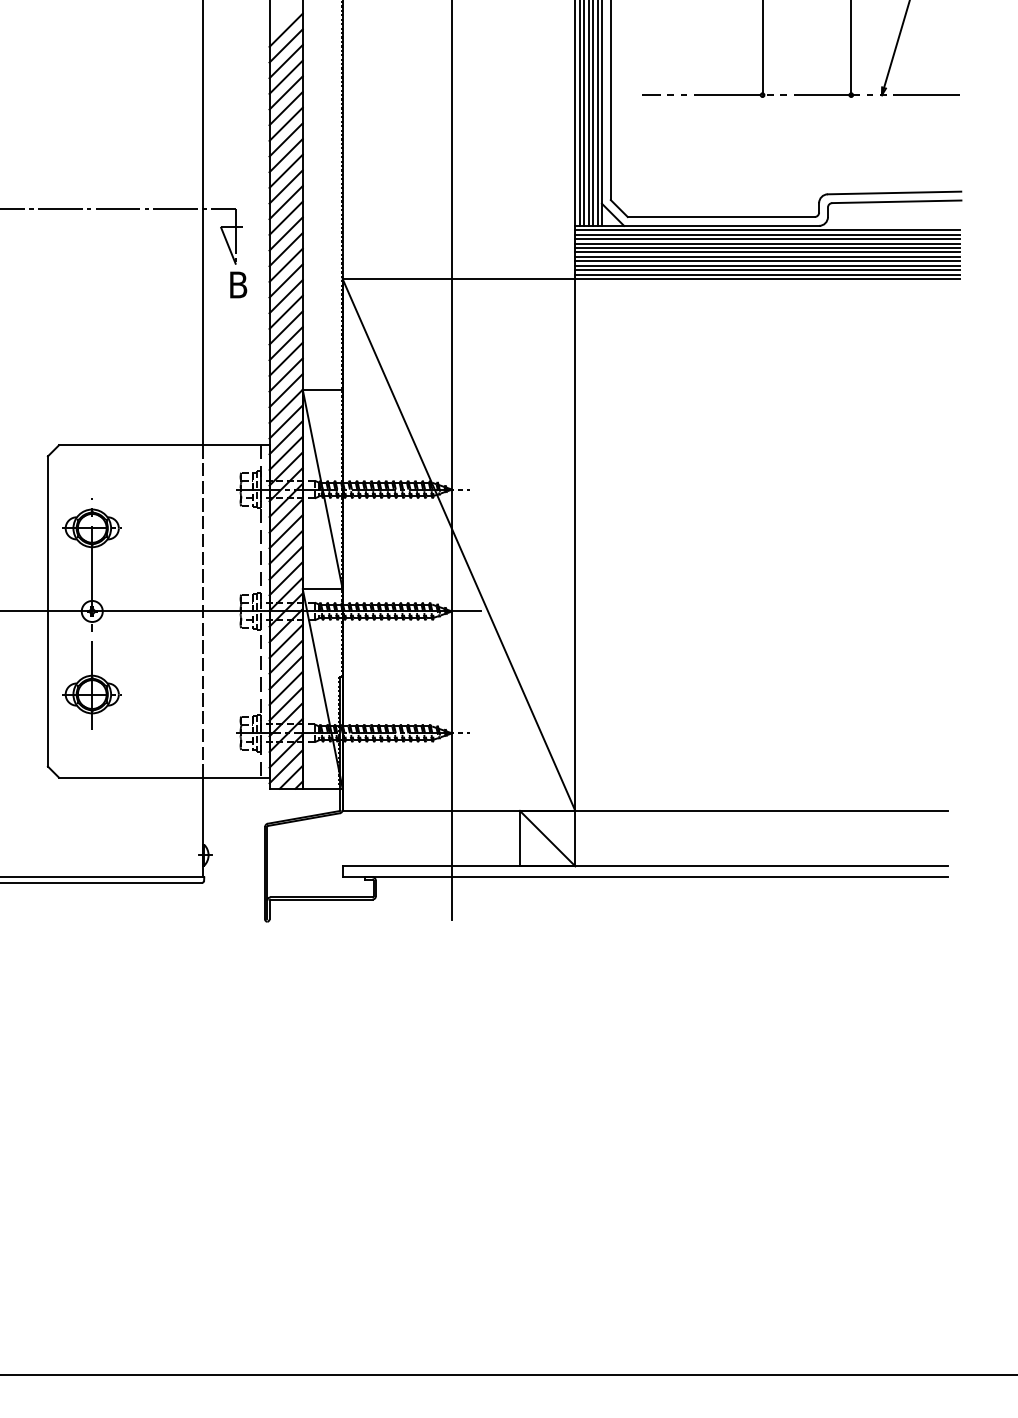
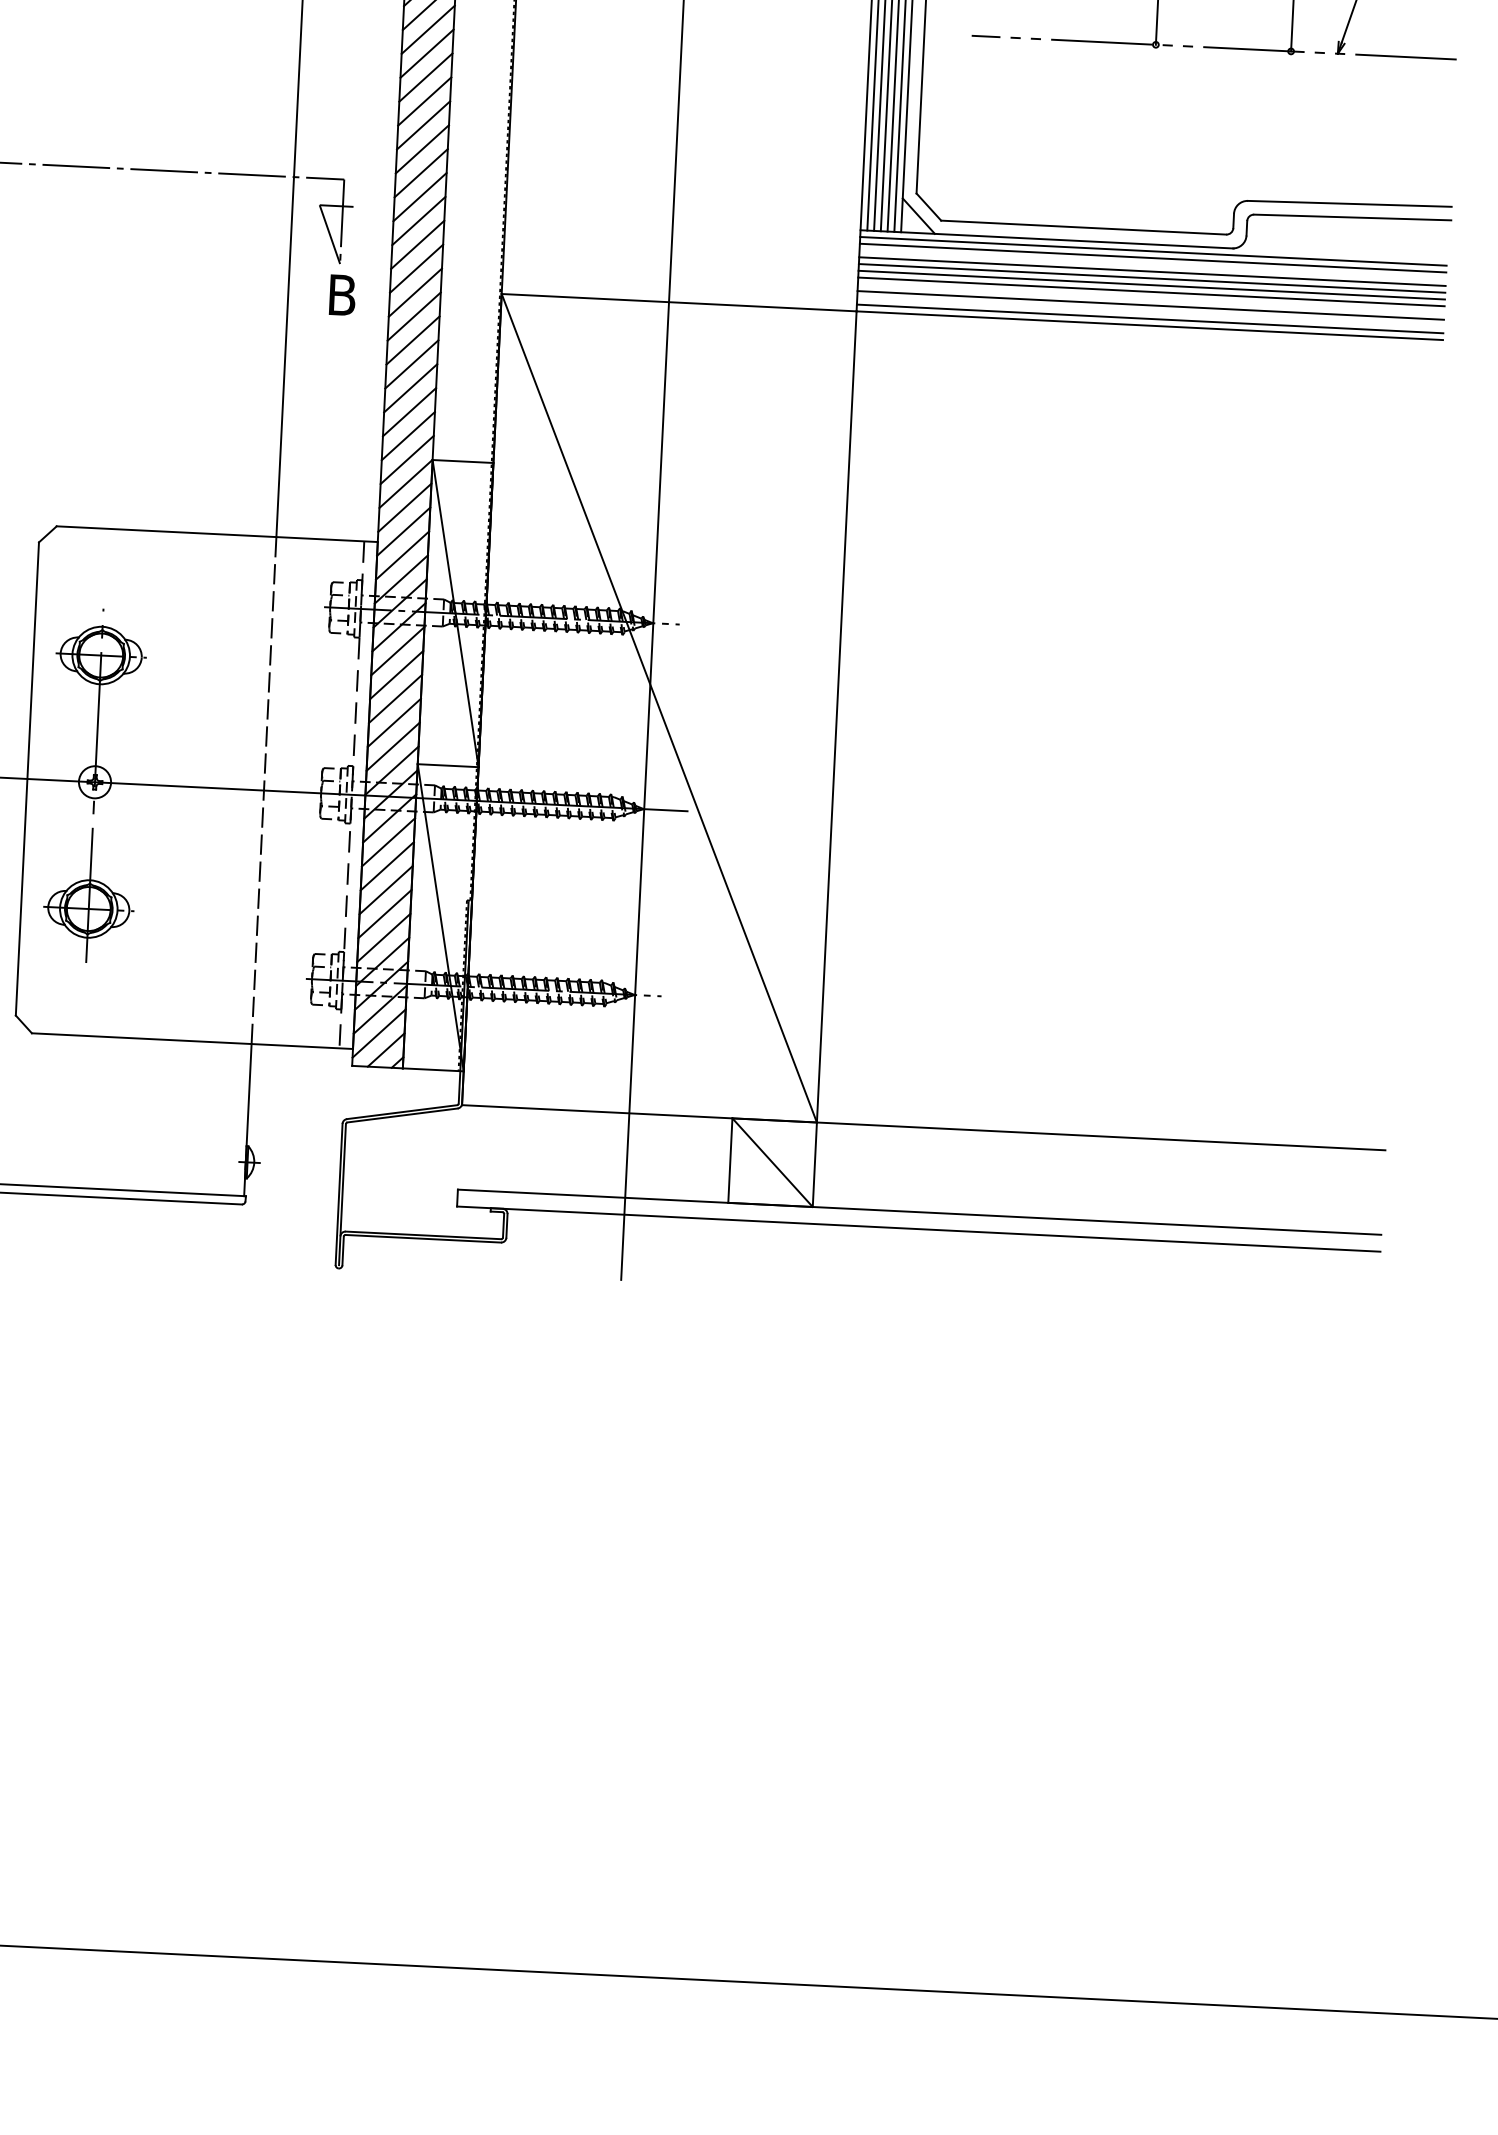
line: (767, 239) -> (1152, 265), removed
line: (767, 261) -> (1150, 298), removed
line: (767, 270) -> (1150, 312), removed

